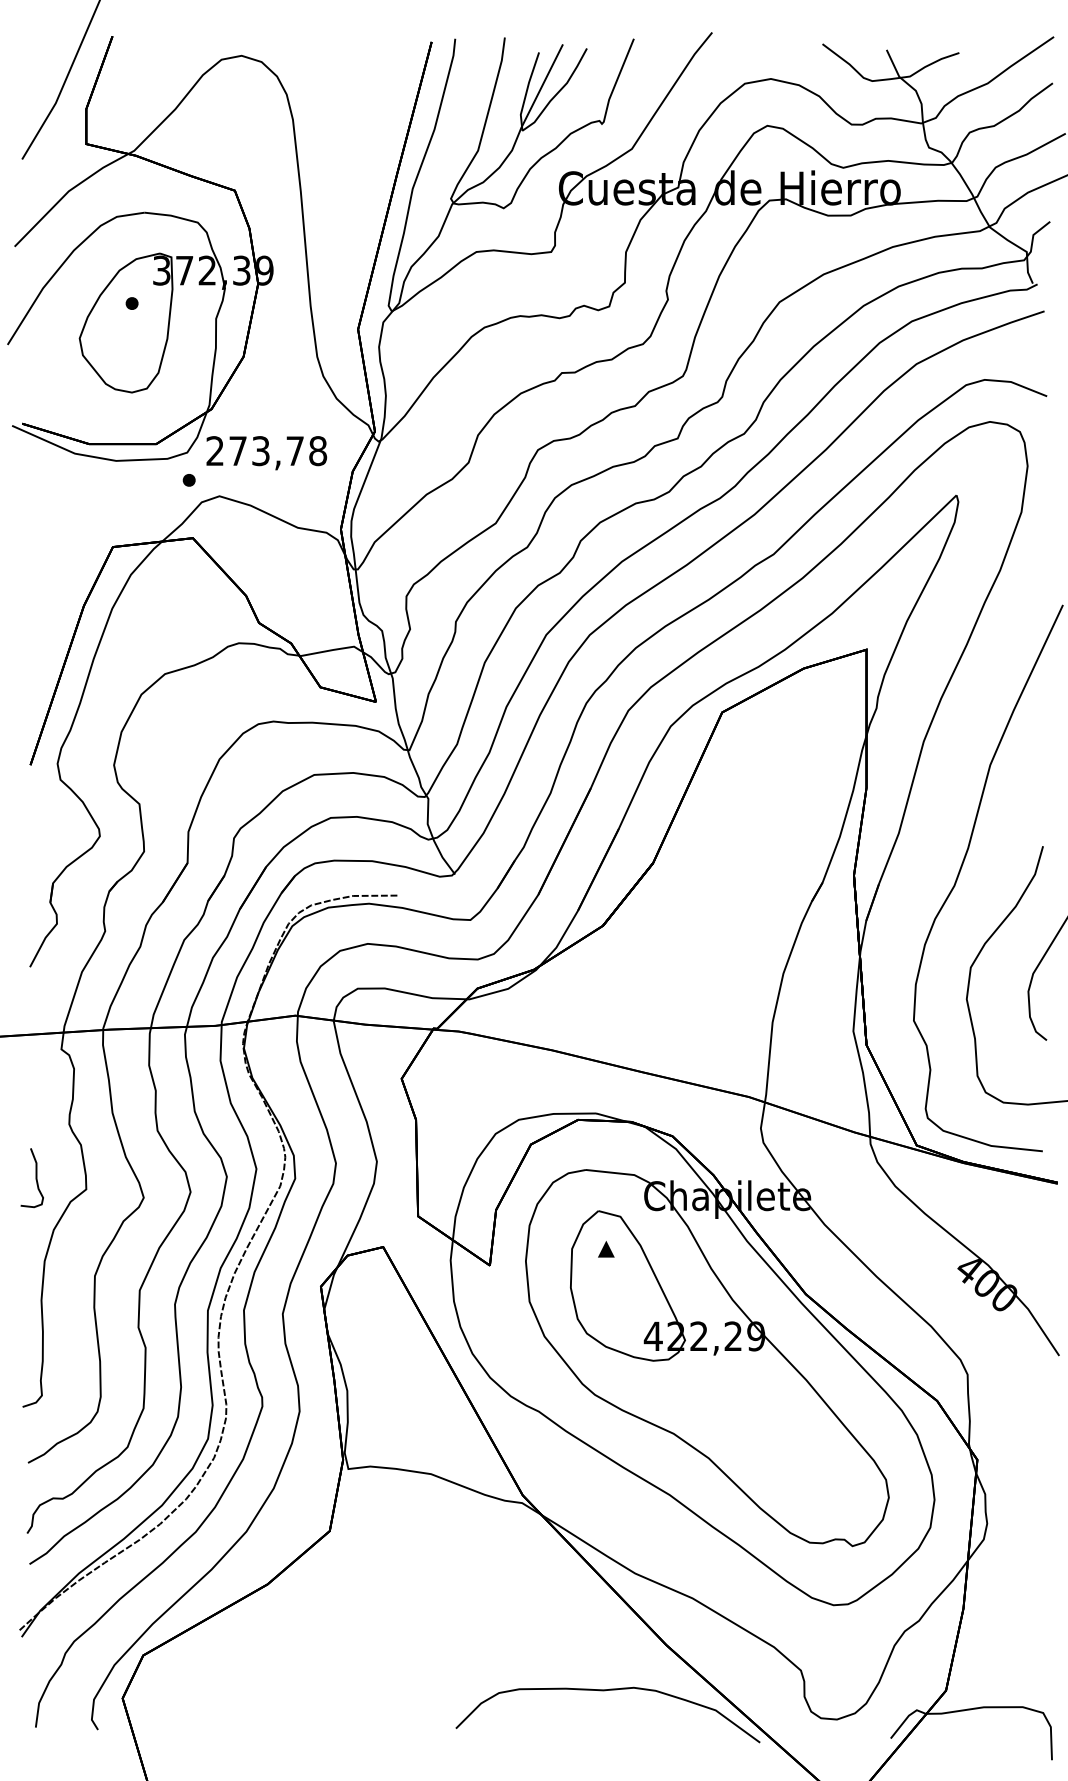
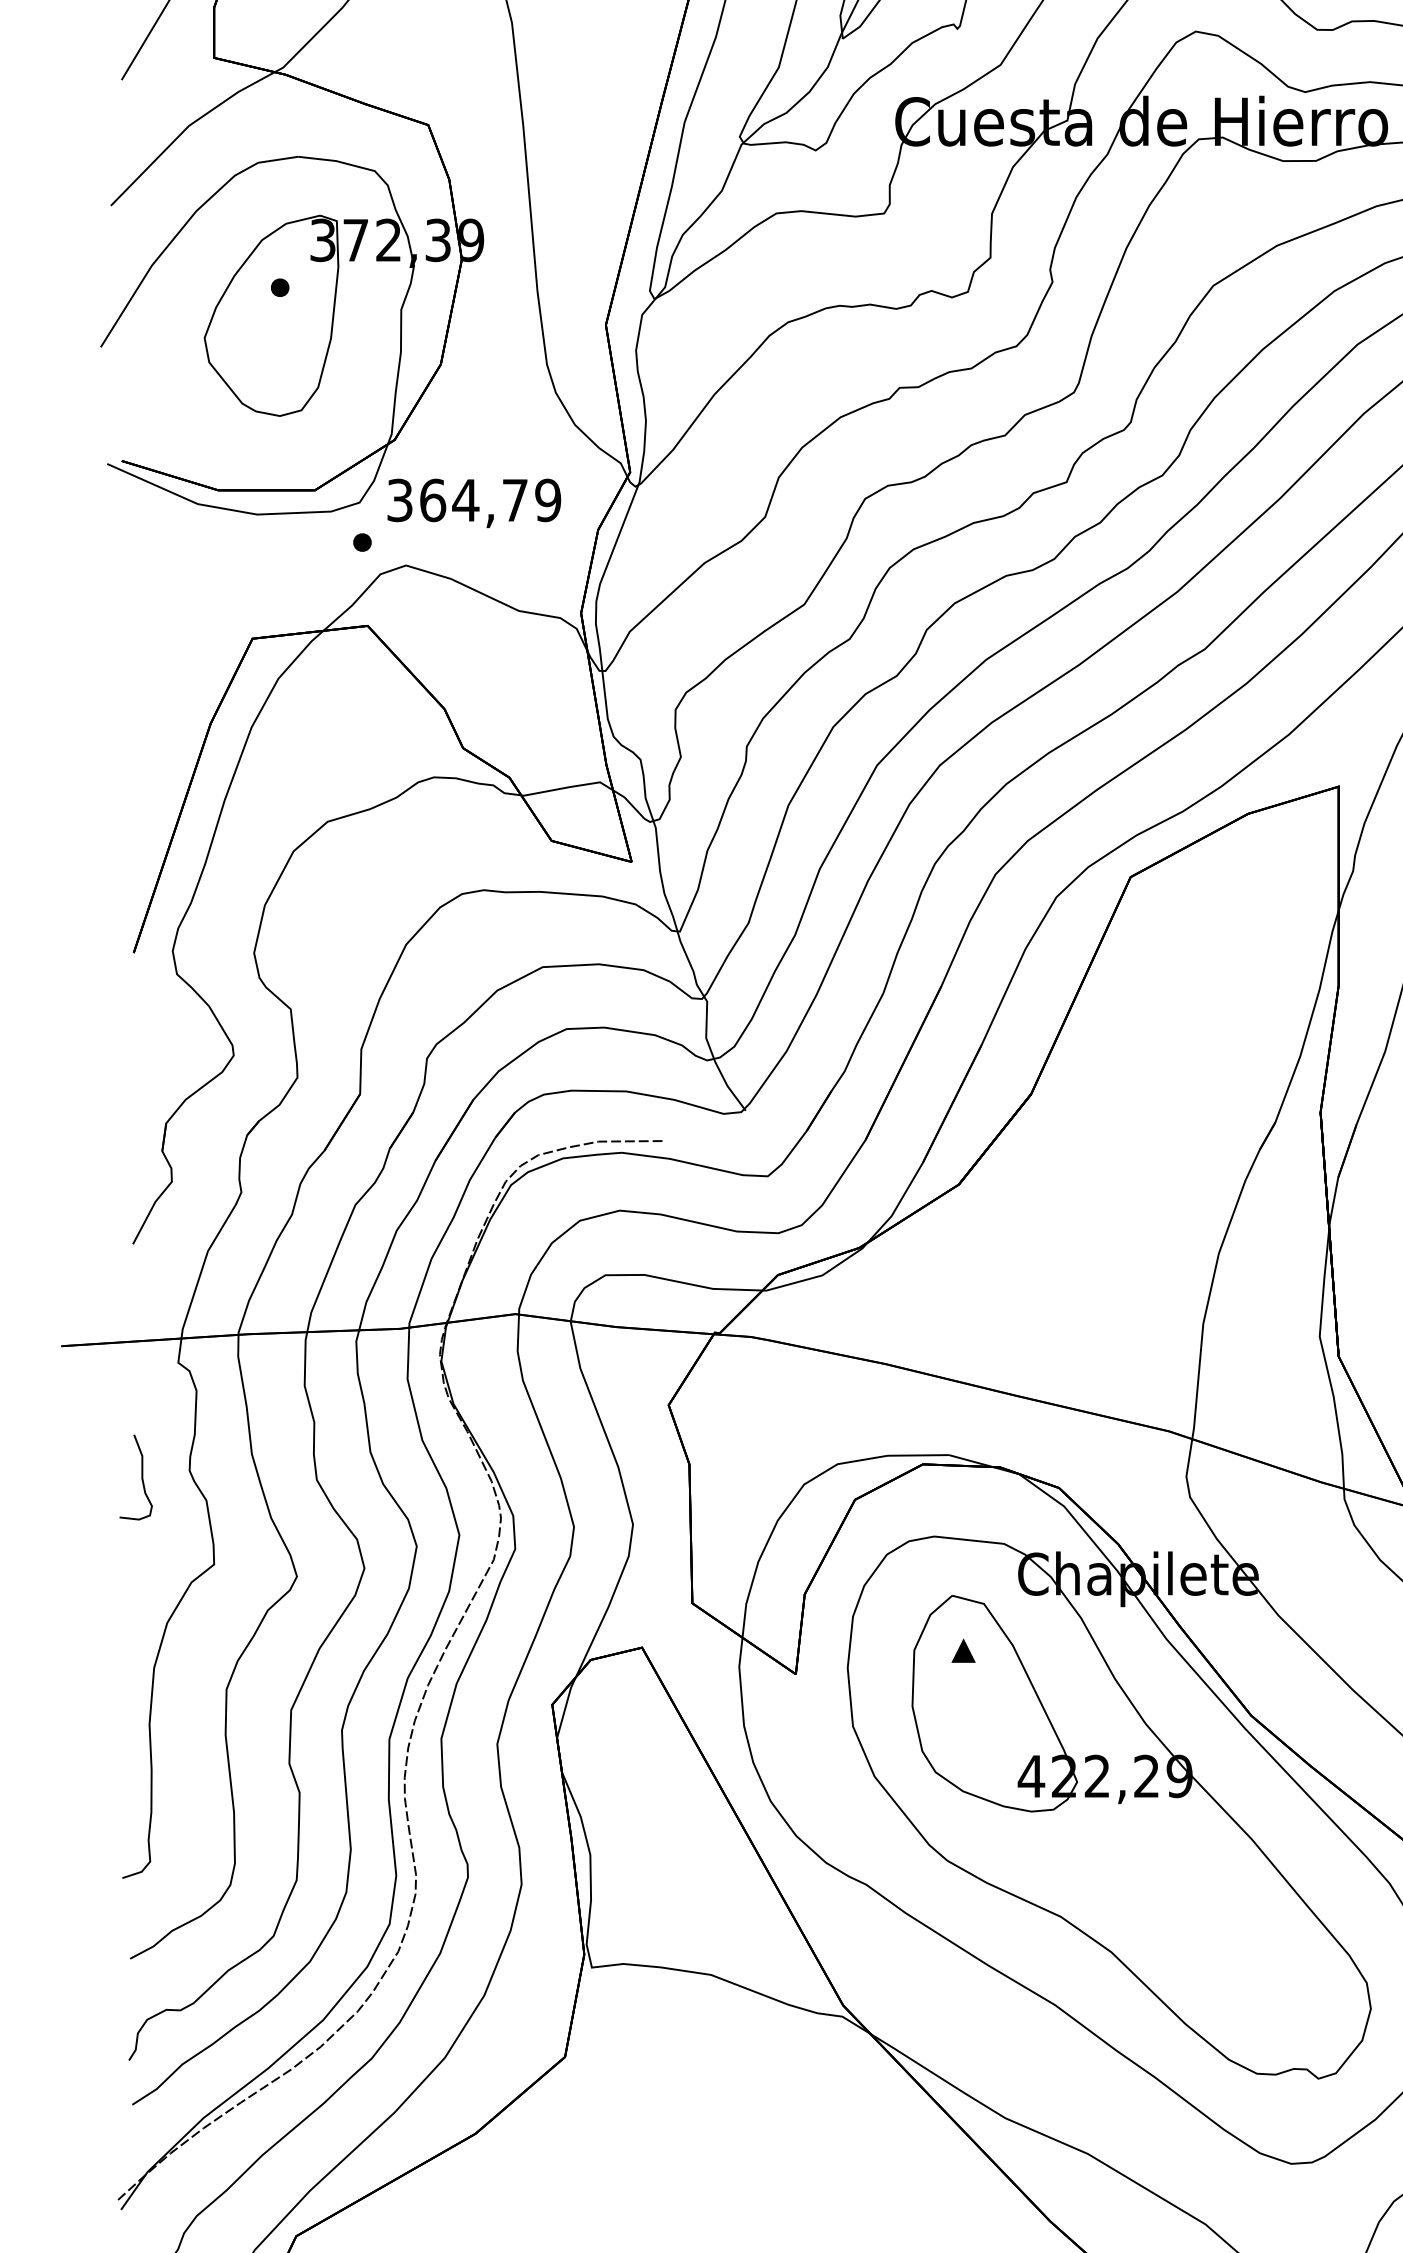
text: (266, 451) -> (473, 500), 273,78 -> 364,79
curve: (35, 1178) -> (140, 1478), moved

